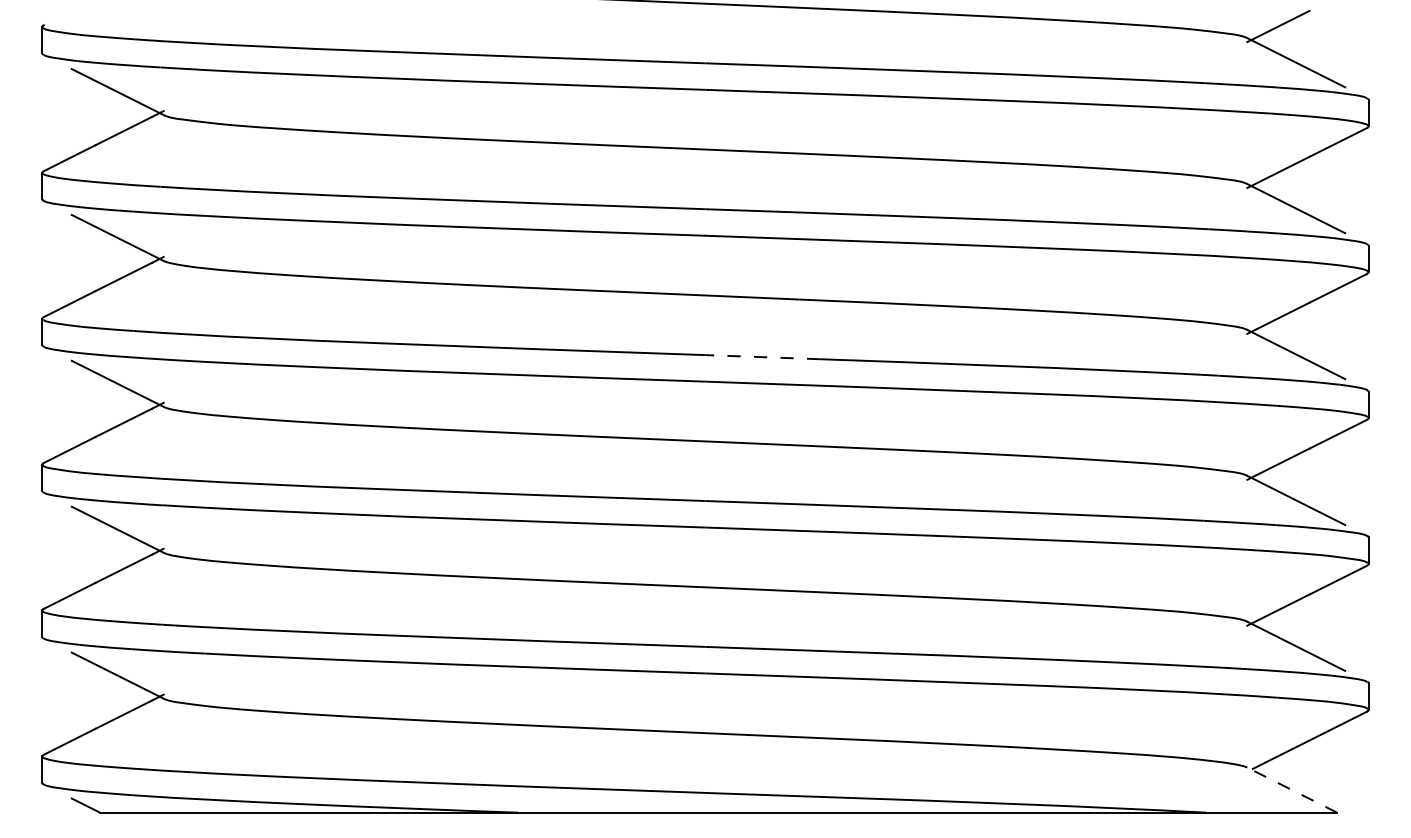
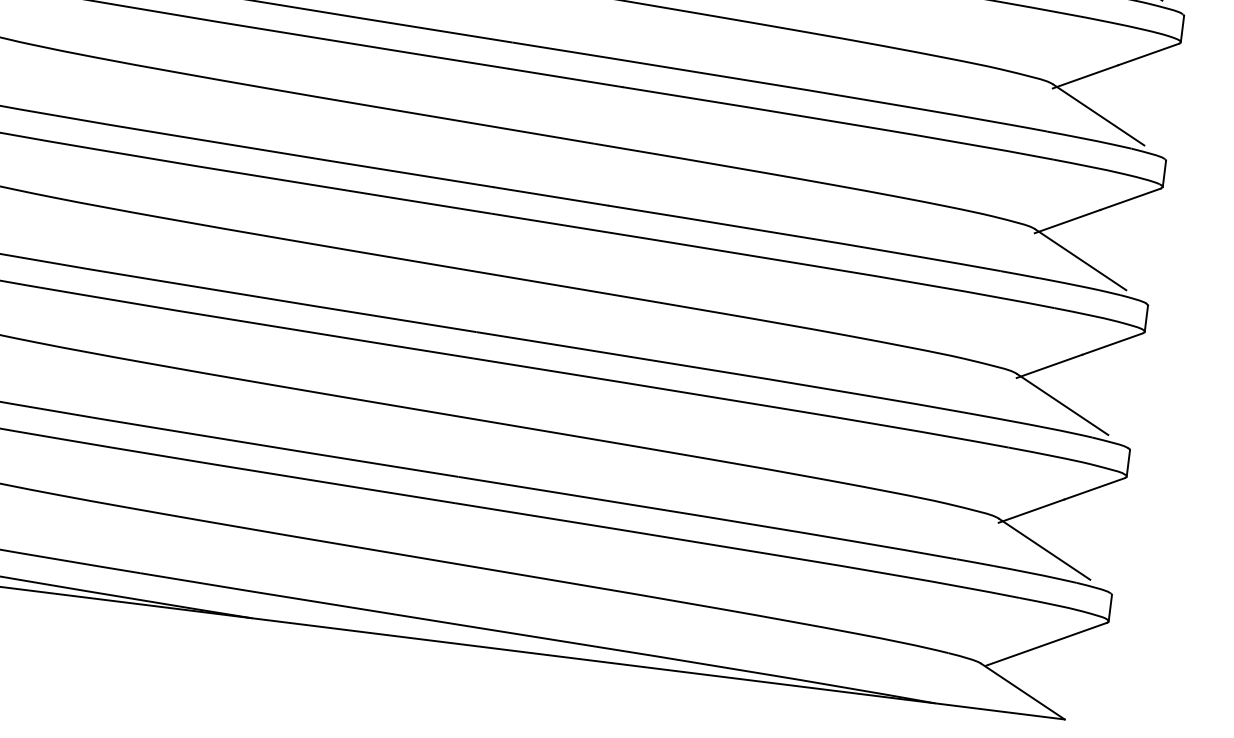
line: (762, 357) -> (550, 196), dashed -> solid
line: (1291, 789) -> (1022, 690), dashed -> solid

